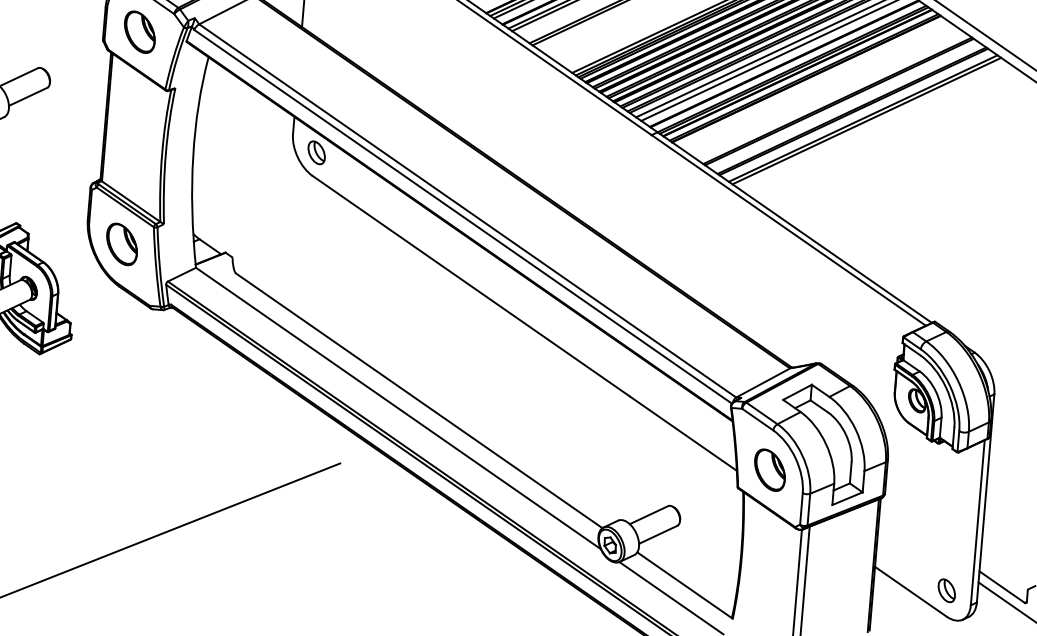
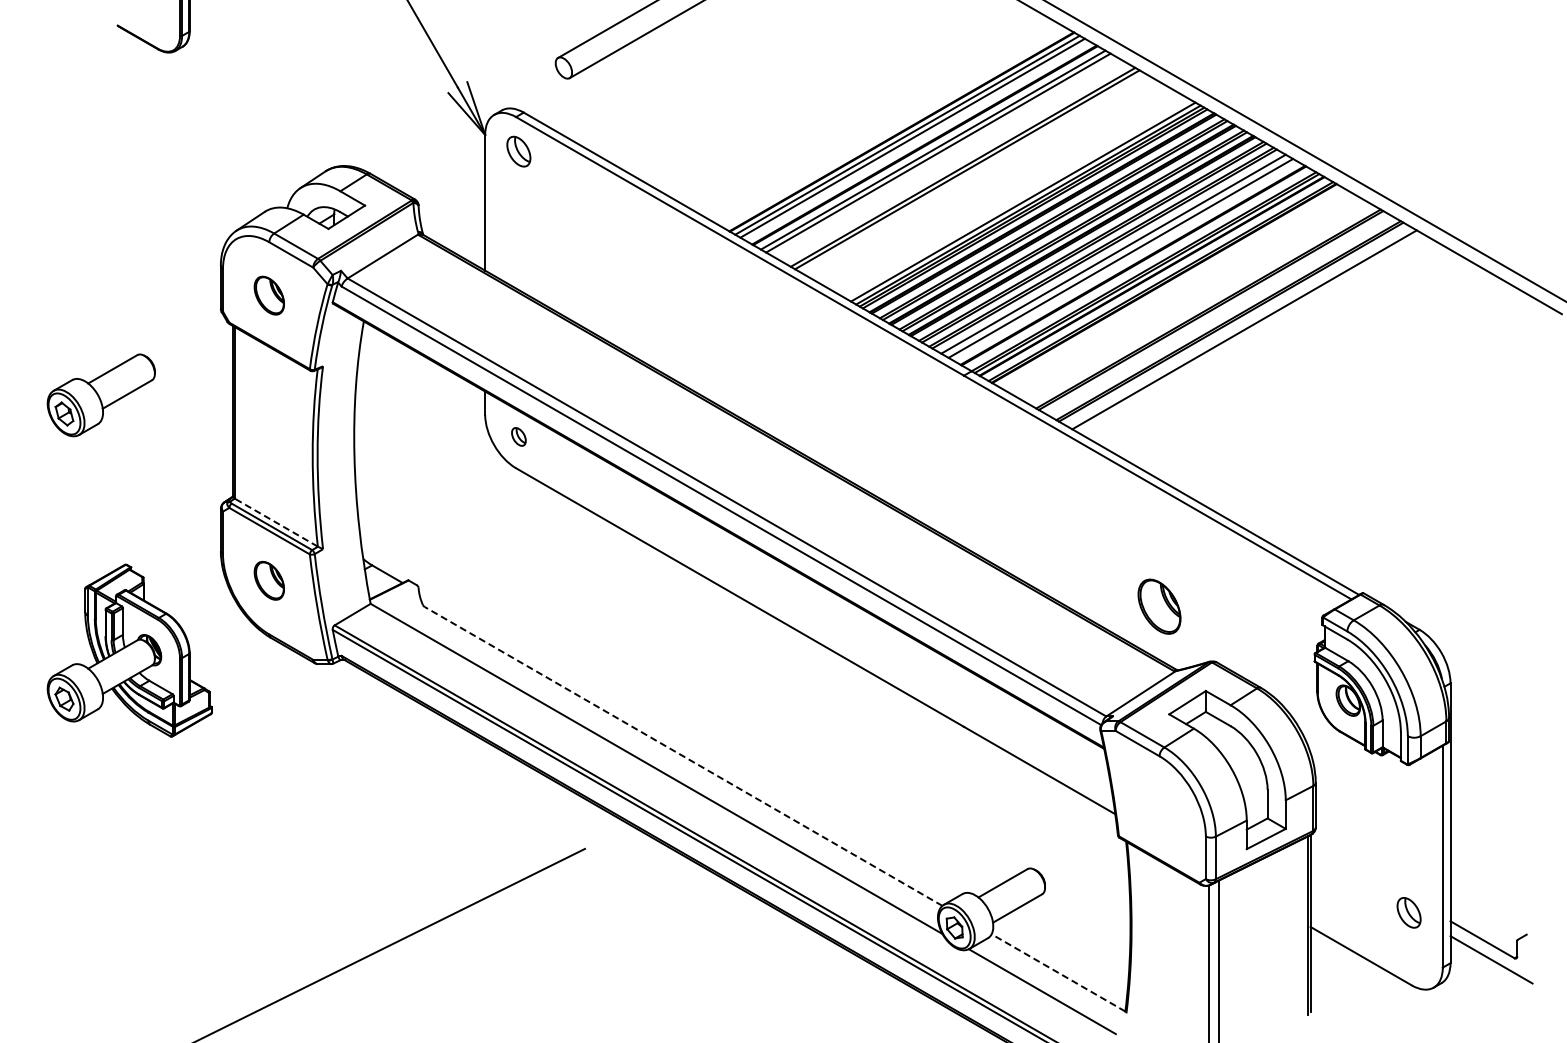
part: (140, 32) -> (269, 295), size x0.7
line: (866, 120) -> (1249, 332), removed
part: (316, 152) -> (518, 436), size x0.6
line: (131, 201) -> (276, 522), solid -> dashed
part: (122, 244) -> (269, 580), size x0.7
line: (419, 400) -> (683, 756), solid -> dashed
part: (769, 470) -> (1159, 606), moved
line: (684, 584) -> (1058, 972), solid -> dashed
part: (946, 590) -> (1408, 912), moved

